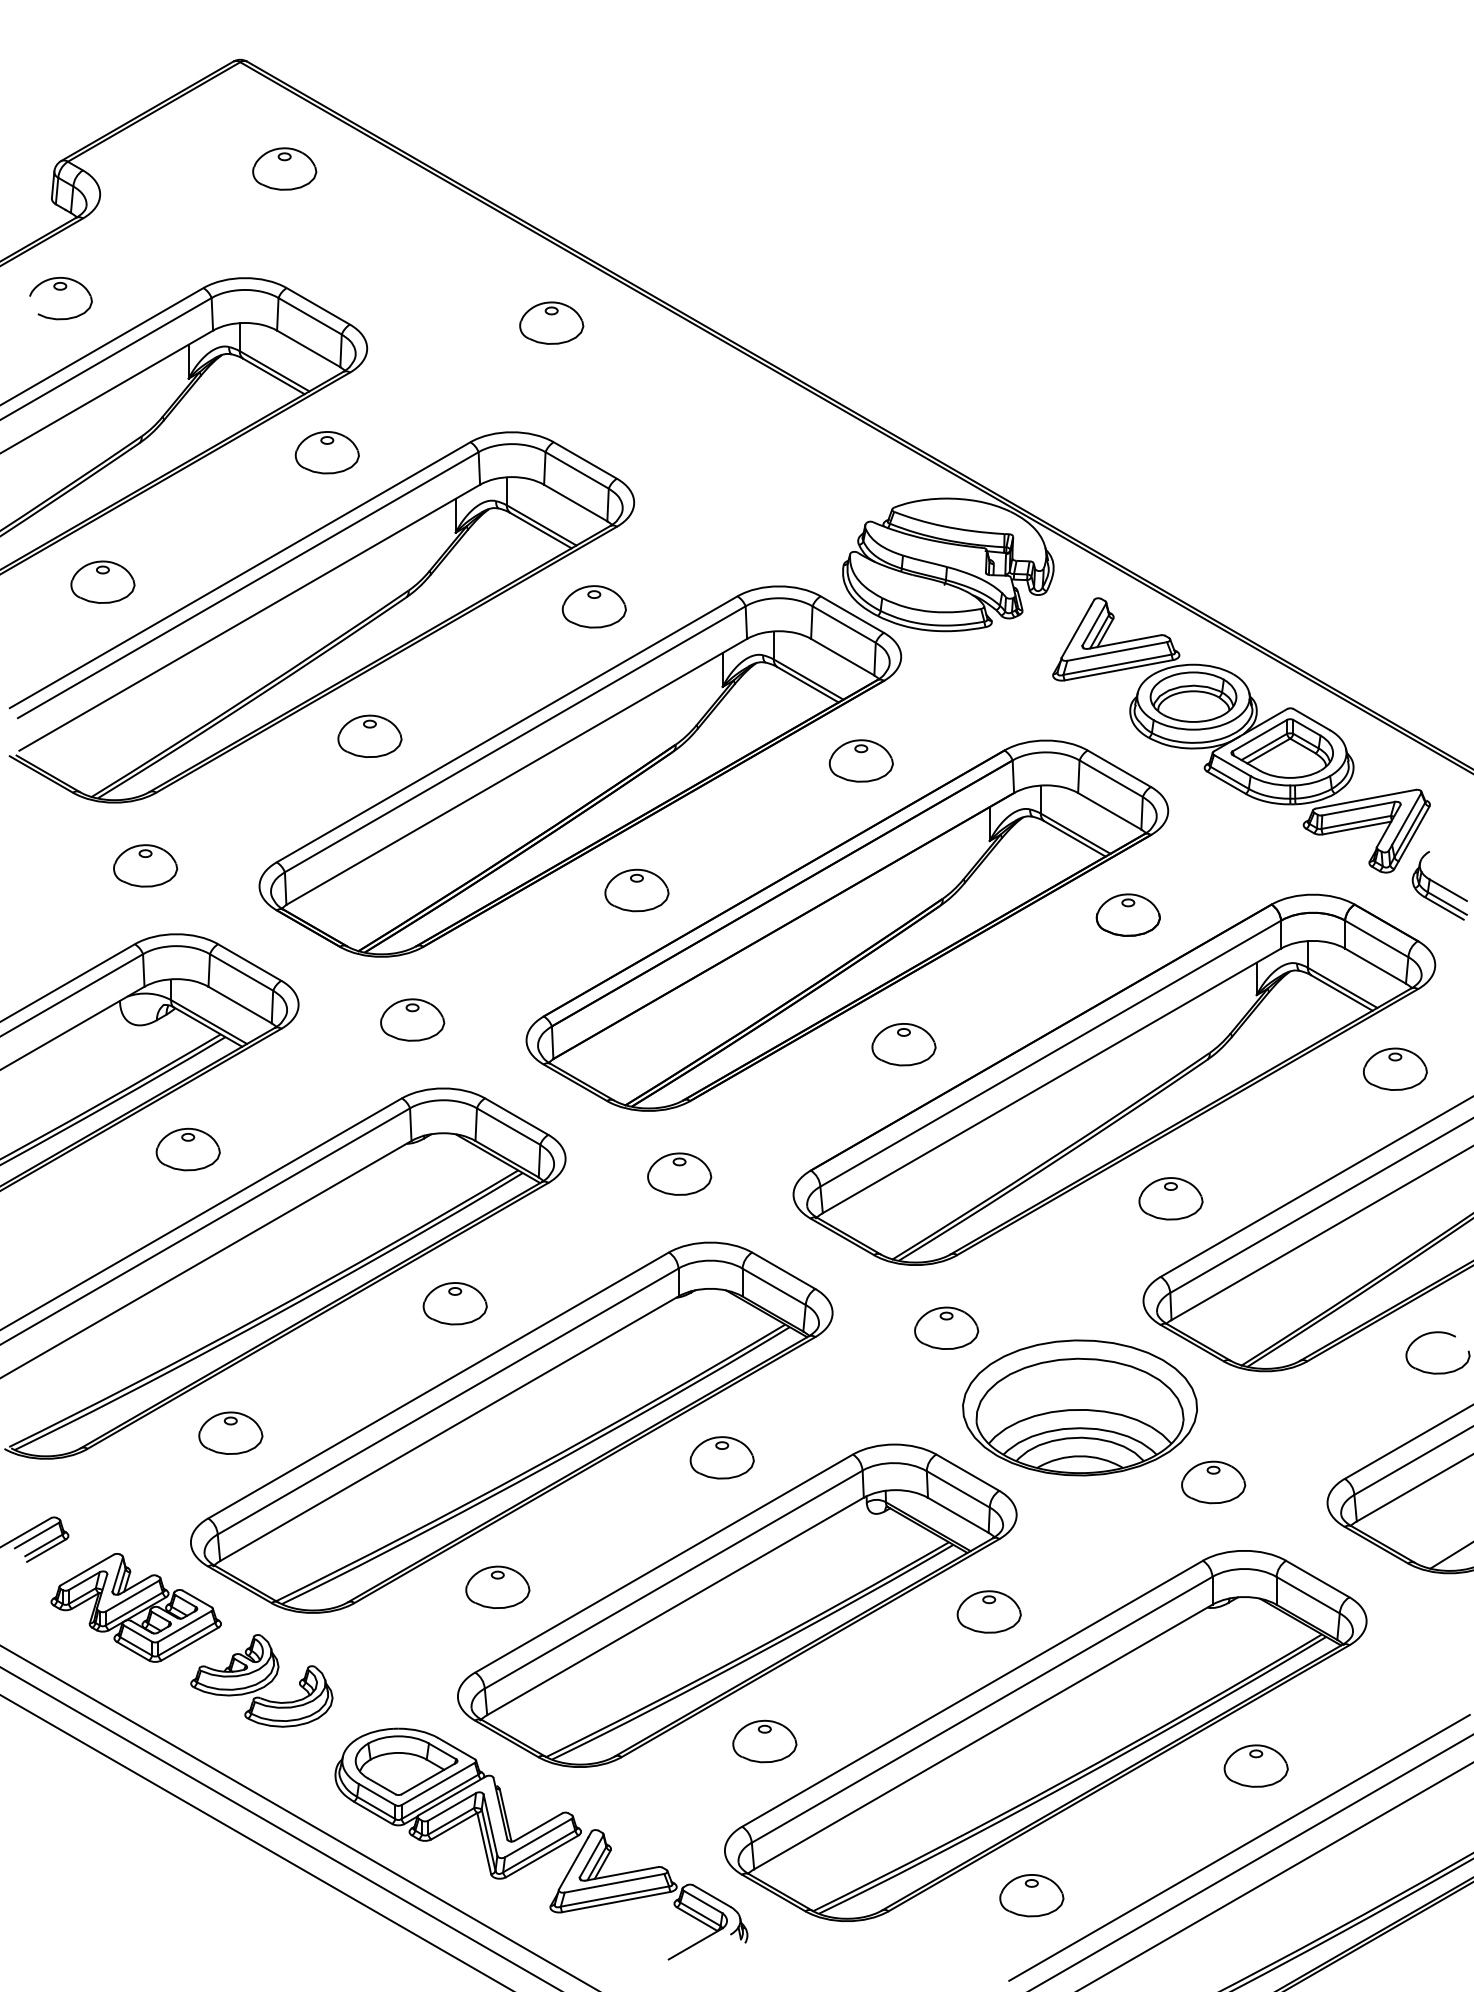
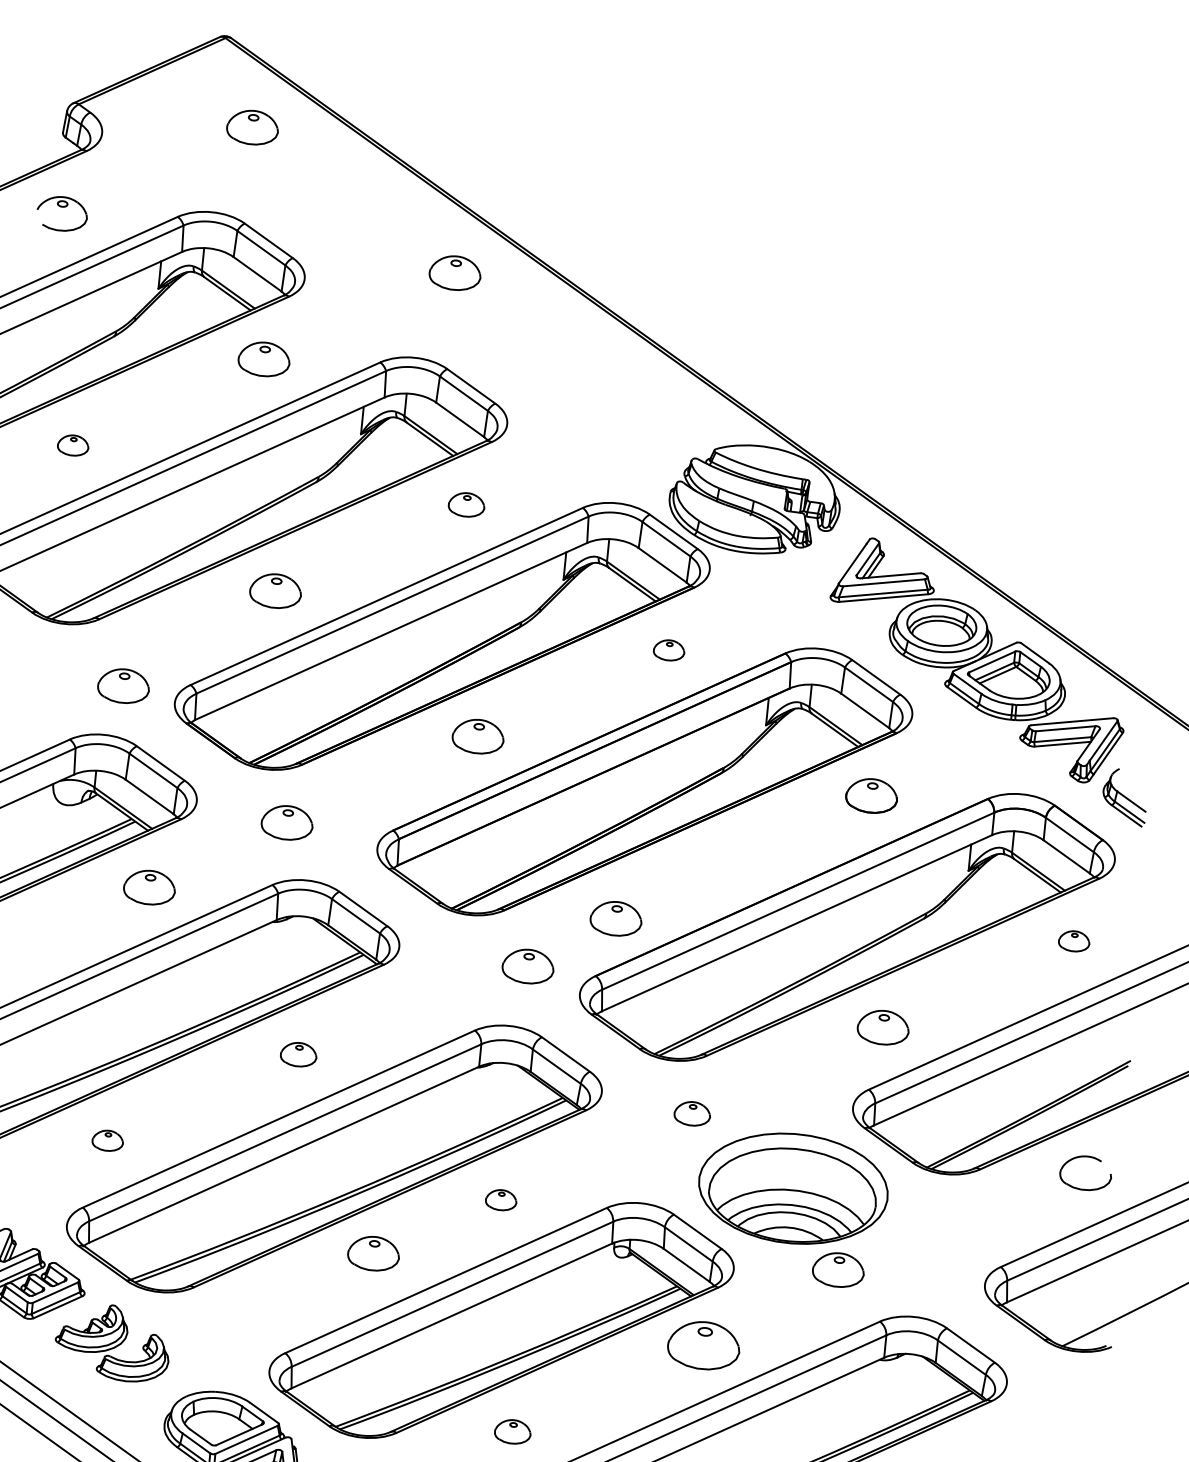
part: (102, 581) -> (72, 444), size x0.6
part: (593, 606) -> (466, 504), size x0.7
part: (860, 760) -> (668, 649), size x0.6
part: (145, 865) -> (123, 685), moved
part: (903, 1044) -> (615, 918), moved
part: (1394, 1068) -> (1073, 940), size x0.6
part: (187, 1149) -> (149, 887), moved
part: (679, 1173) -> (528, 965), moved
part: (454, 1303) -> (298, 1054), size x0.7
part: (946, 1327) -> (692, 1113), size x0.7
part: (230, 1432) -> (107, 1140), size x0.6
part: (721, 1457) -> (500, 1199), size x0.6
part: (1213, 1482) -> (838, 1270), moved
part: (497, 1586) -> (373, 1252), moved
part: (988, 1611) -> (703, 1345), size x1.4
part: (764, 1741) -> (512, 1431), size x0.7

